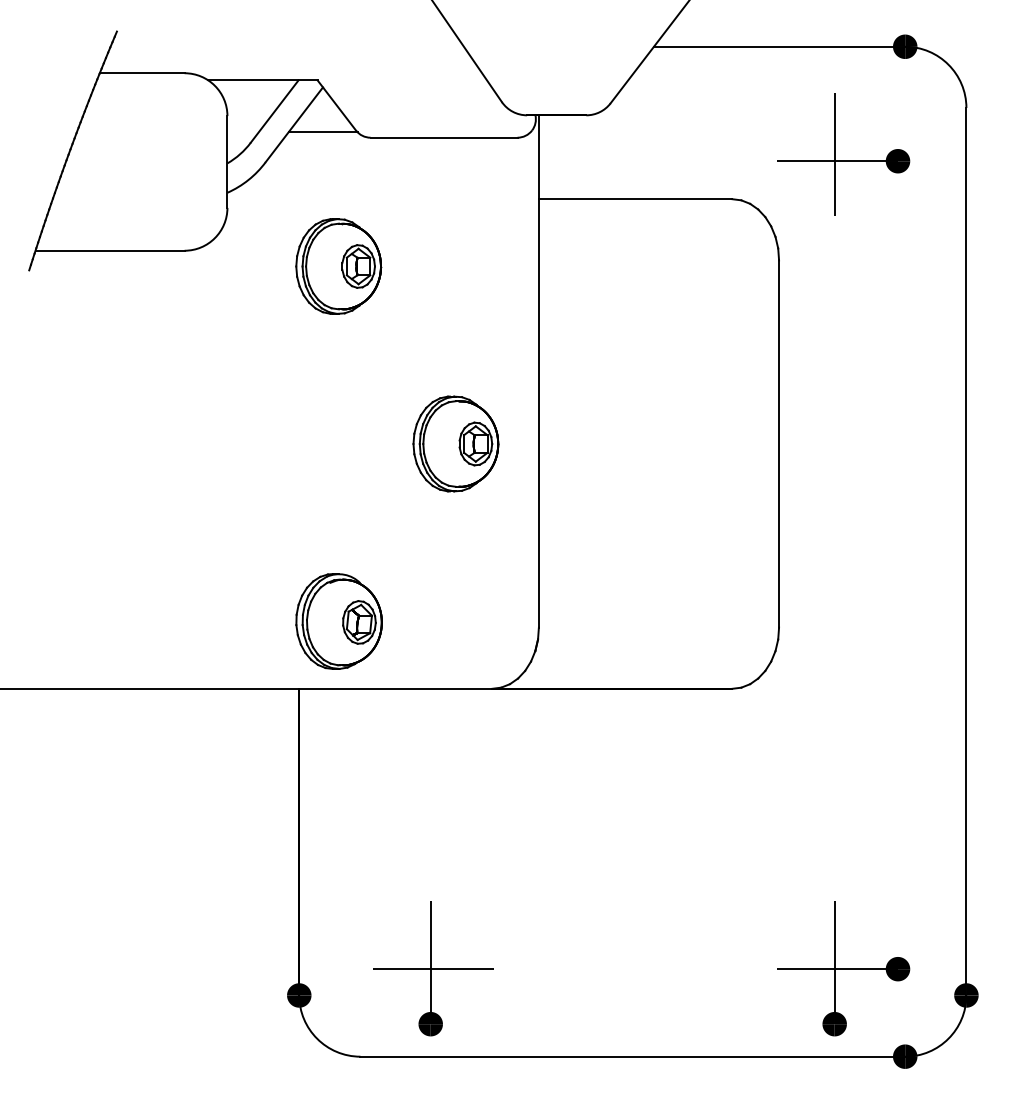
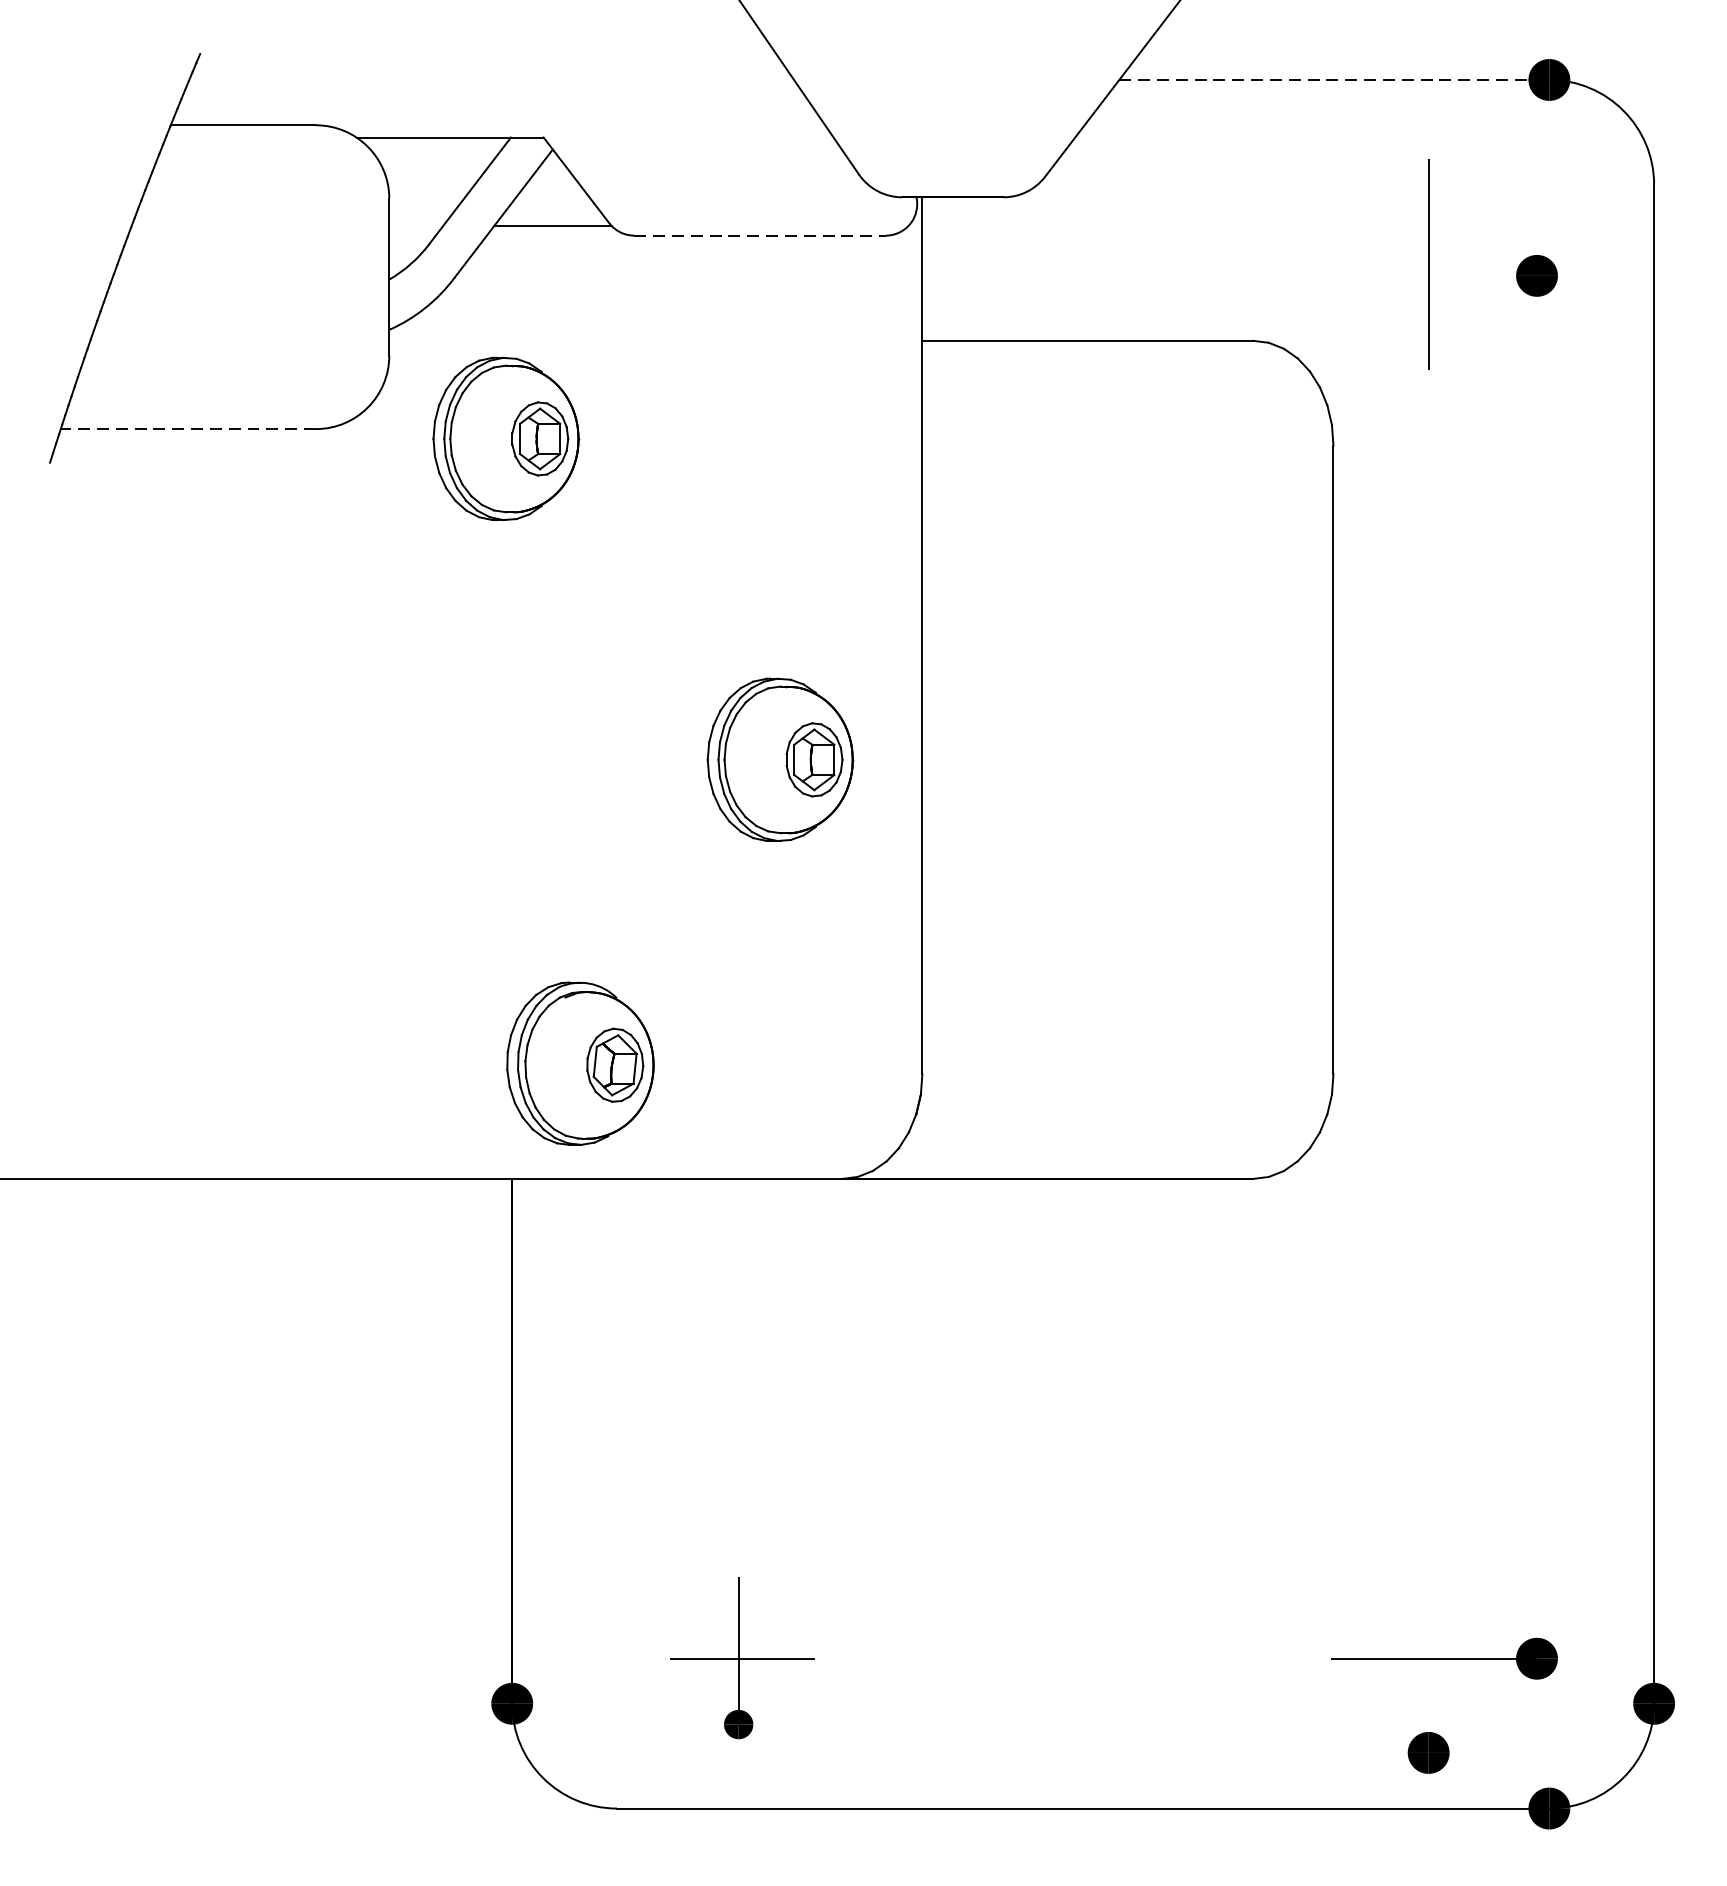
line: (779, 46) -> (1334, 79), solid -> dashed
line: (444, 137) -> (760, 235), solid -> dashed
line: (837, 161) -> (1433, 276), removed
line: (109, 250) -> (187, 428), solid -> dashed
part: (338, 266) -> (505, 438), moved
line: (834, 962) -> (1428, 1647), removed
part: (433, 968) -> (741, 1657), size x0.7

